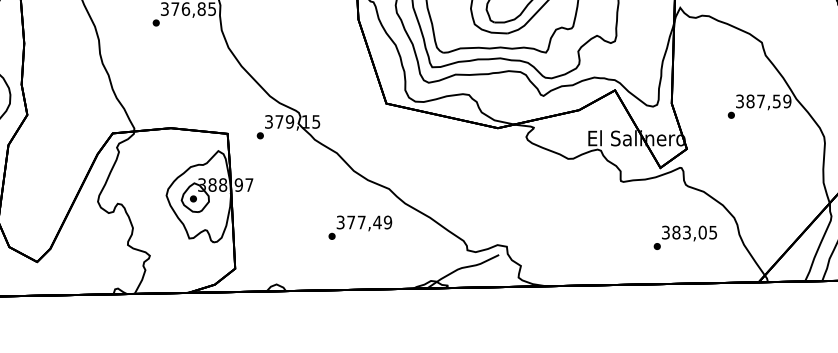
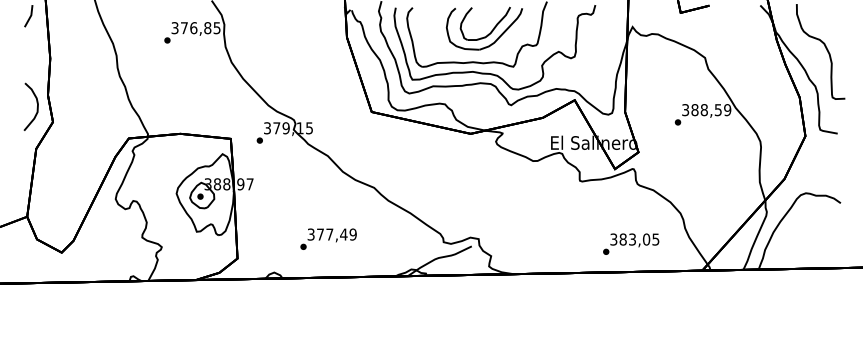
text: (760, 101) -> (703, 110), 387,59 -> 388,59
text: (360, 226) -> (328, 238), moved
text: (685, 237) -> (631, 243), moved

